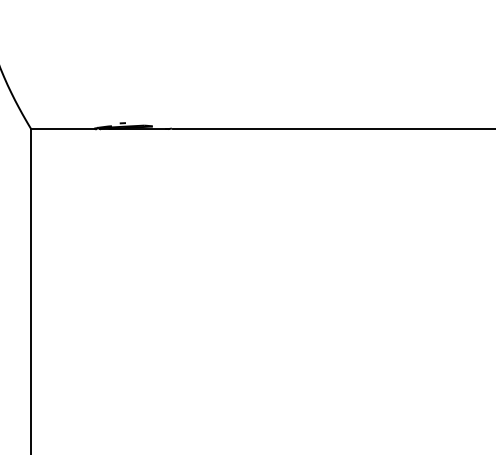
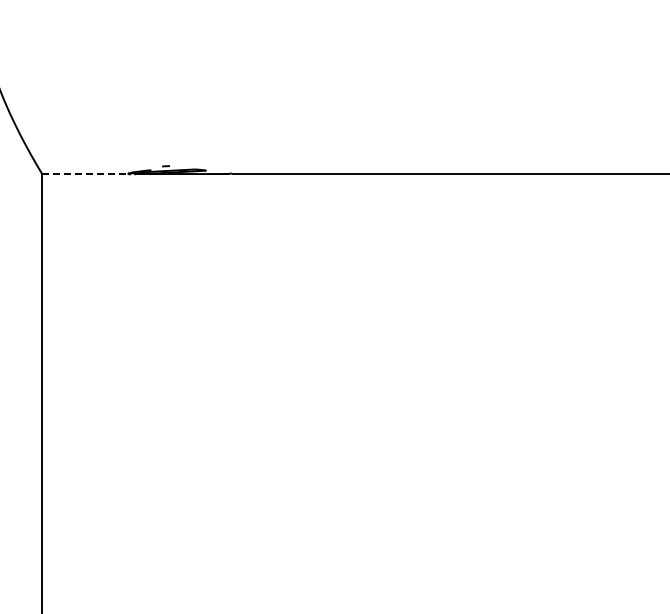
line: (63, 129) -> (85, 174), solid -> dashed

